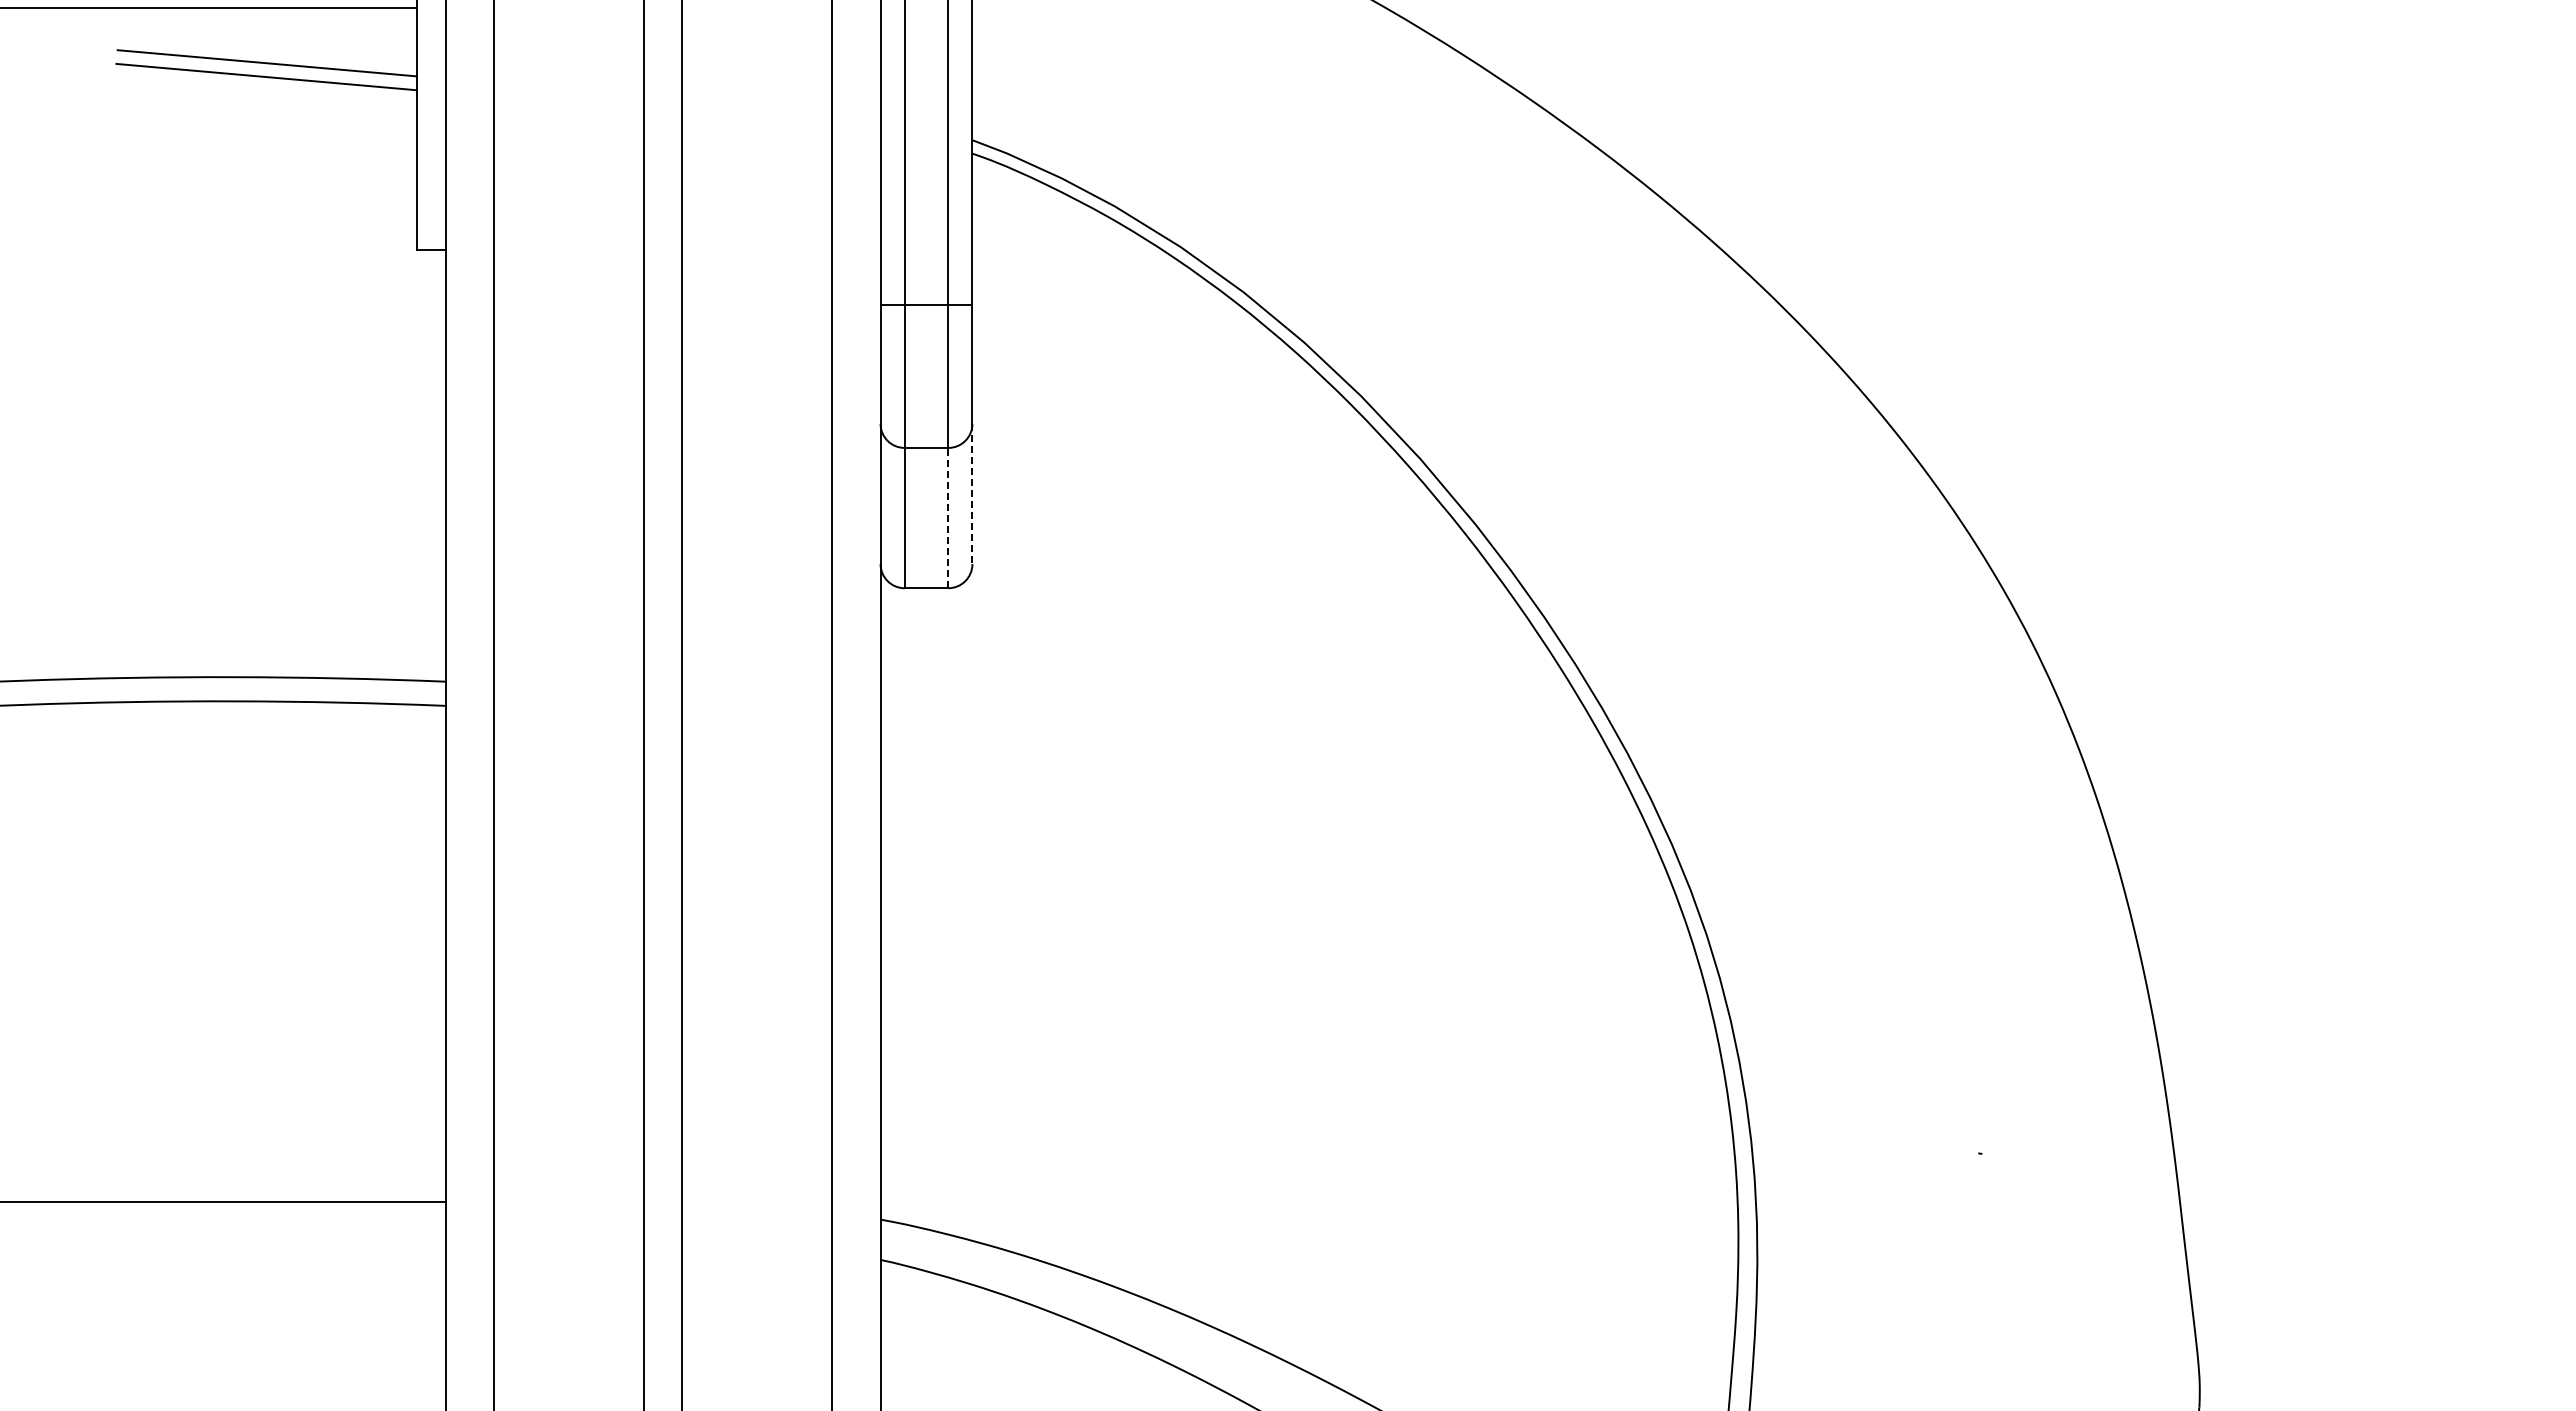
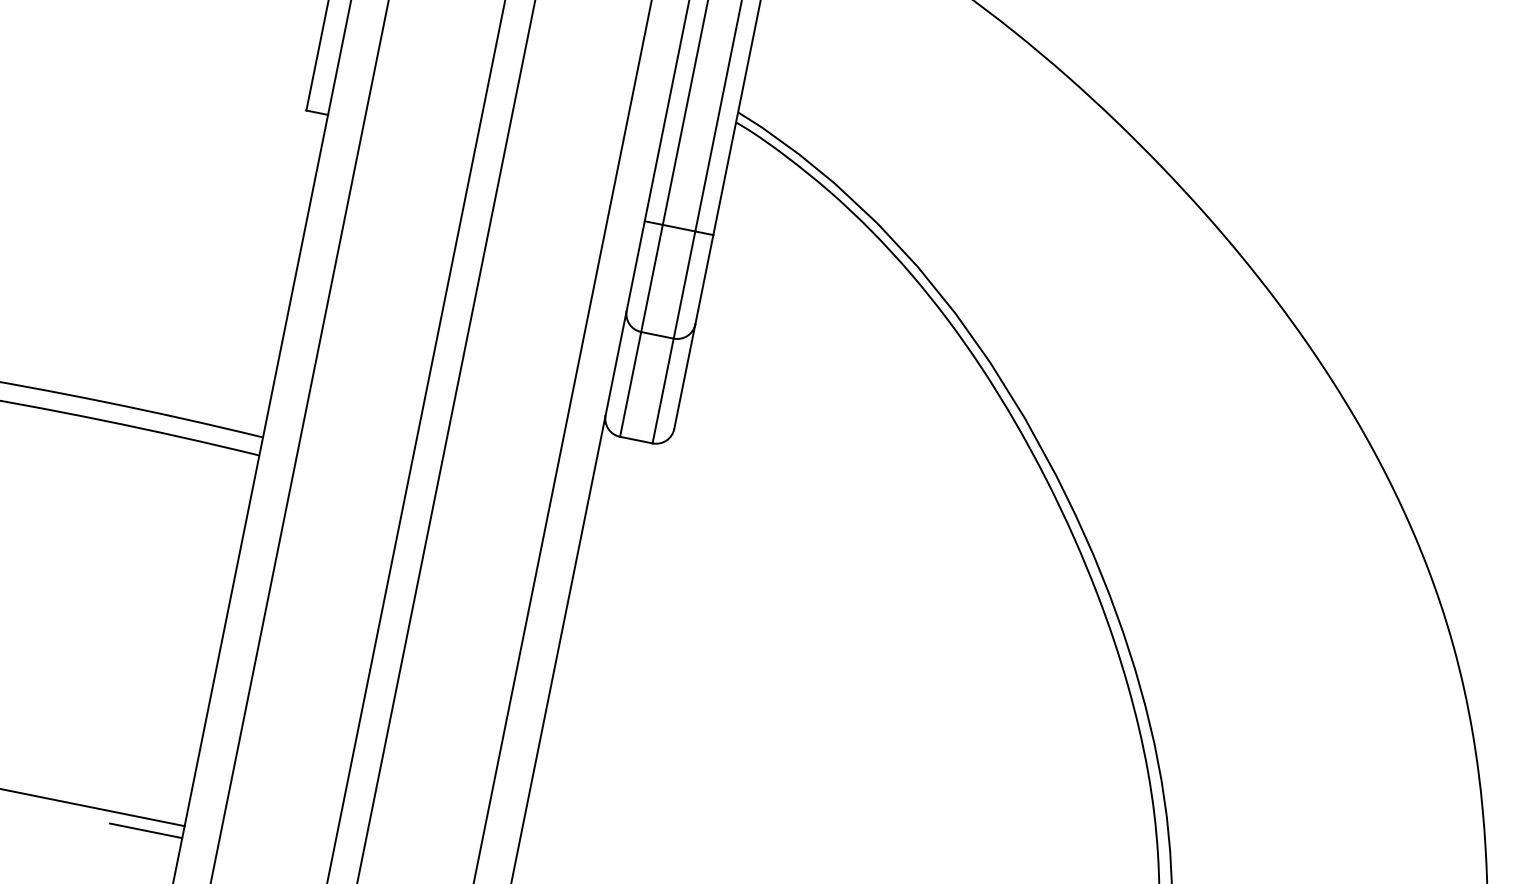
line: (972, 494) -> (684, 377), dashed -> solid
line: (948, 517) -> (663, 390), dashed -> solid
line: (396, 1218) -> (145, 830), added

